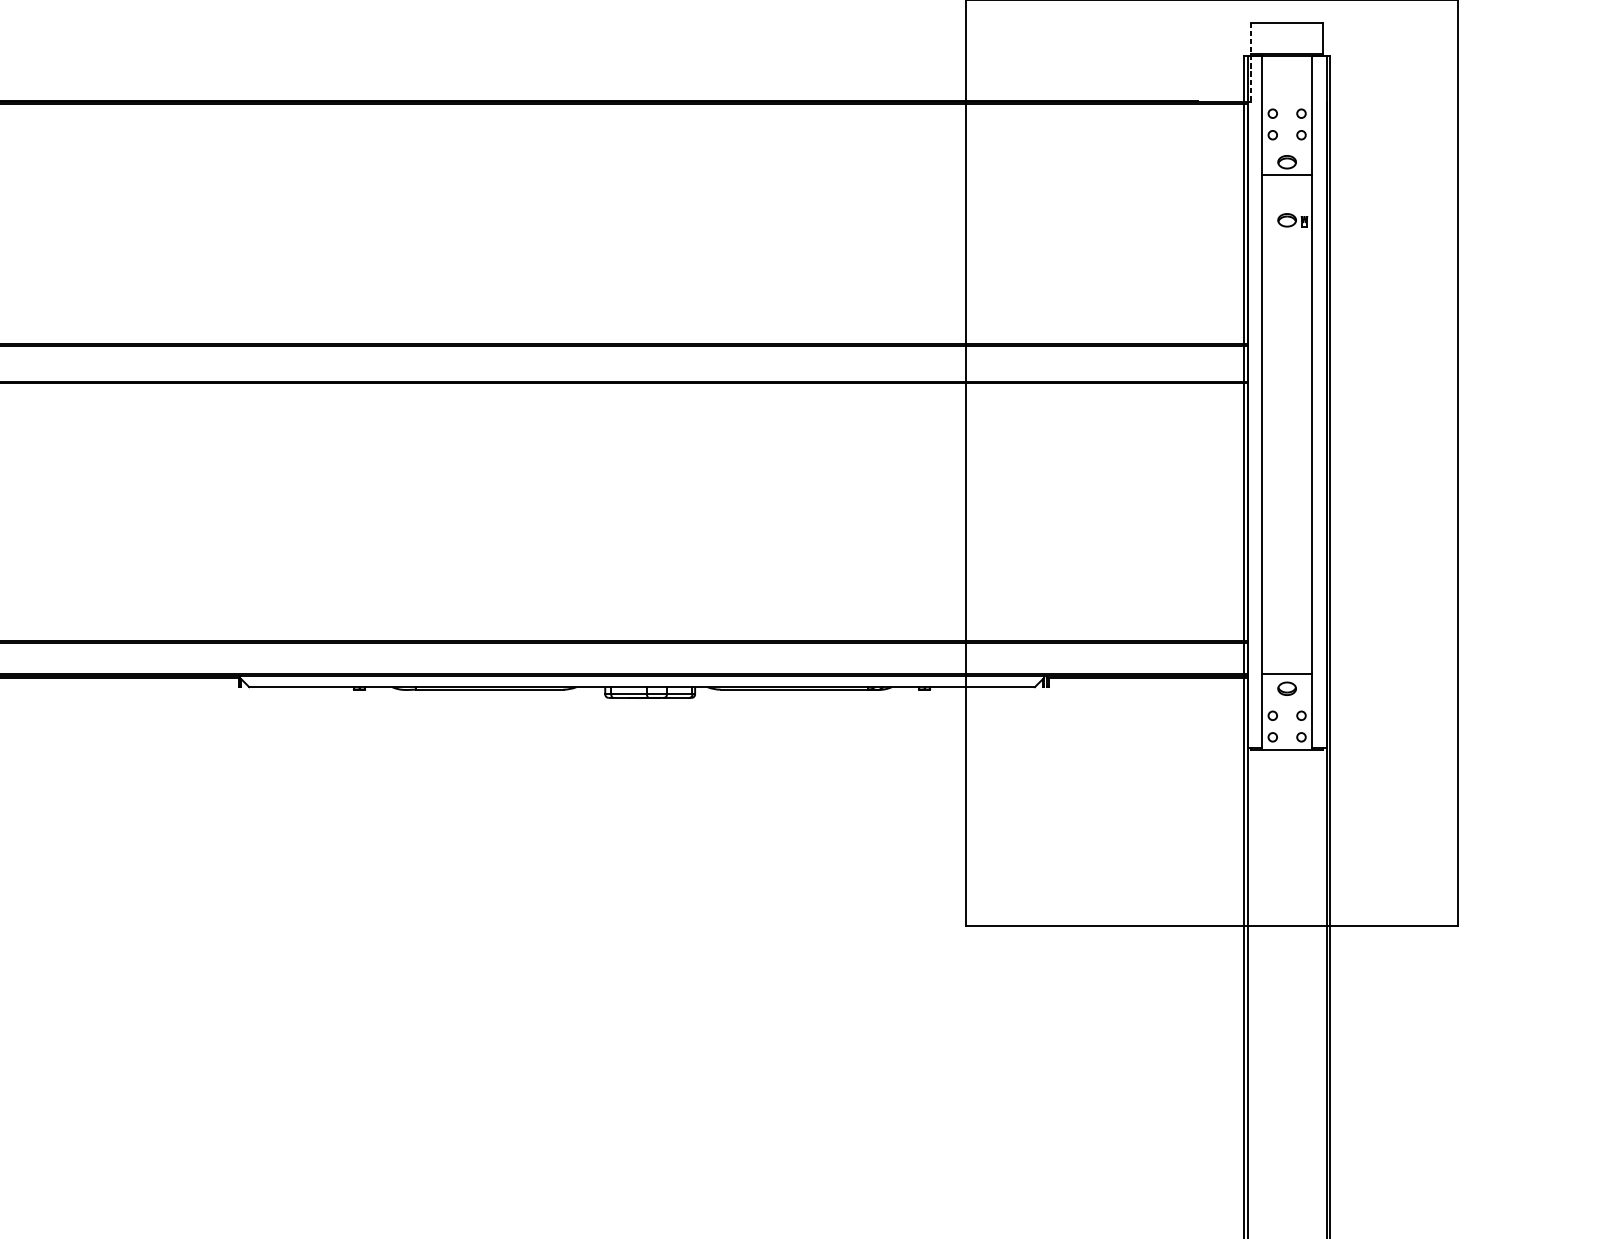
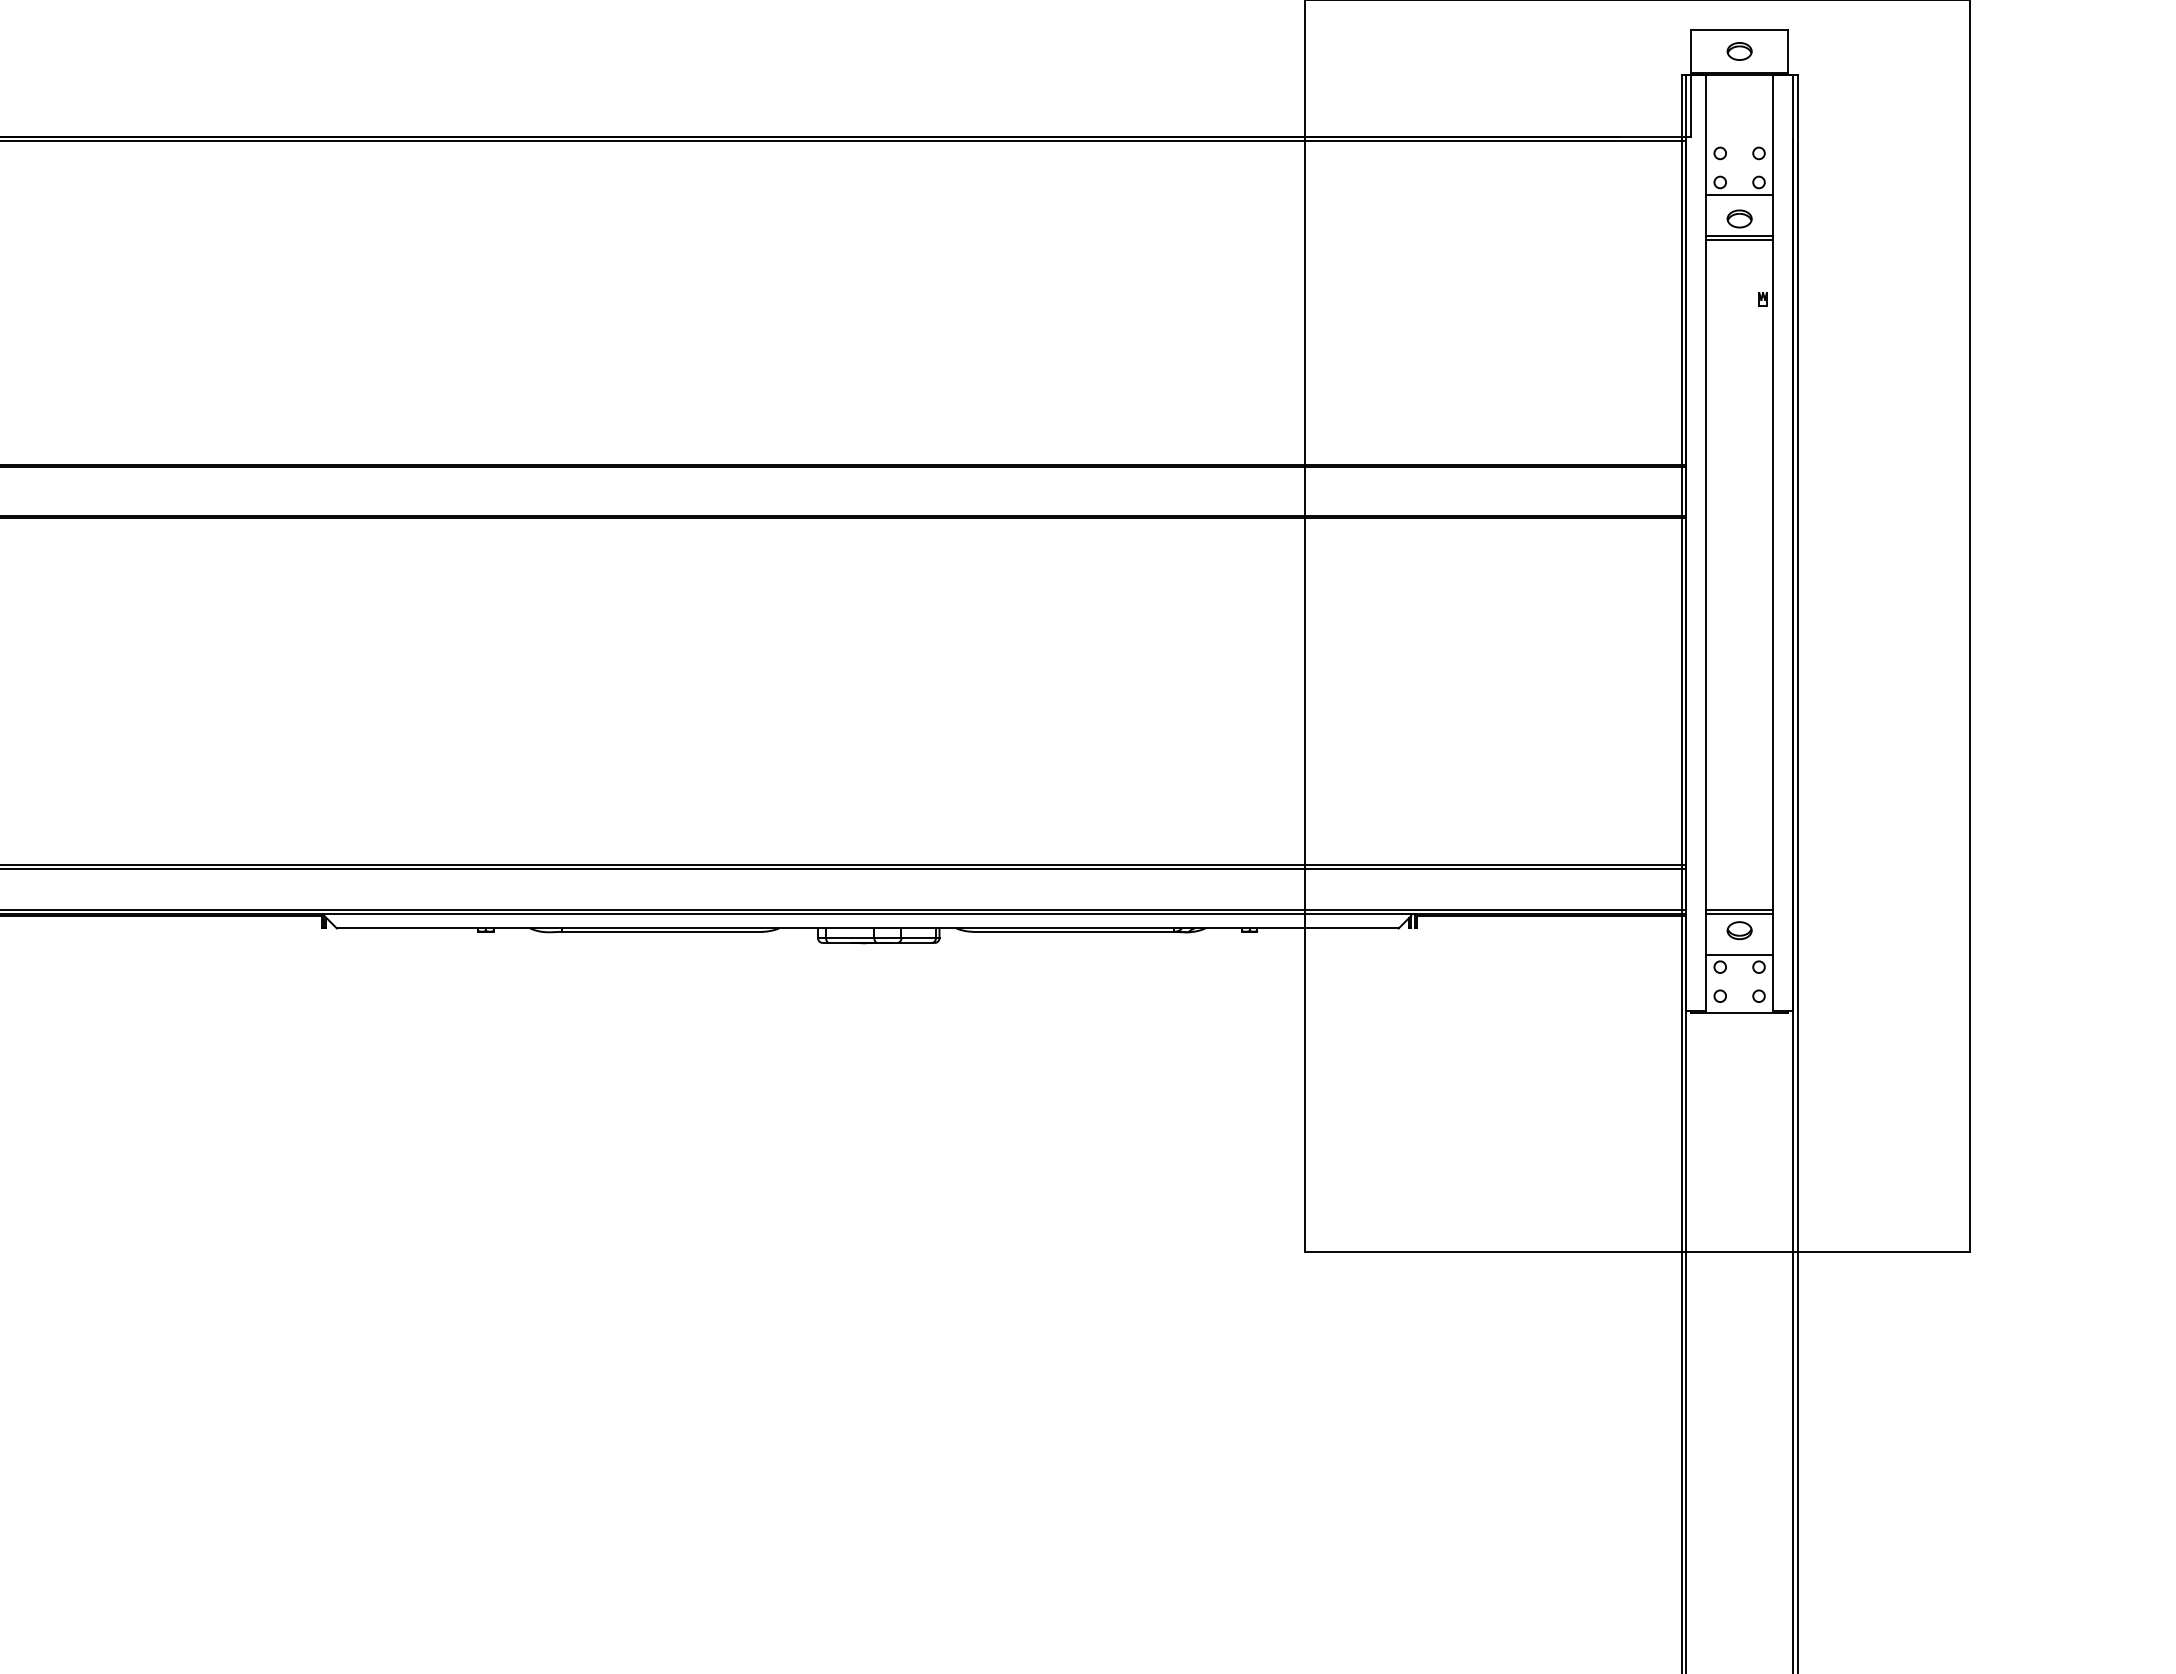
line: (1251, 62) -> (1691, 84), dashed -> solid
line: (1287, 144) -> (1739, 195), added
line: (1287, 177) -> (1739, 239), added
part: (1287, 220) -> (1739, 51), moved
line: (1287, 676) -> (1739, 913), added
line: (1287, 706) -> (1739, 954), added

